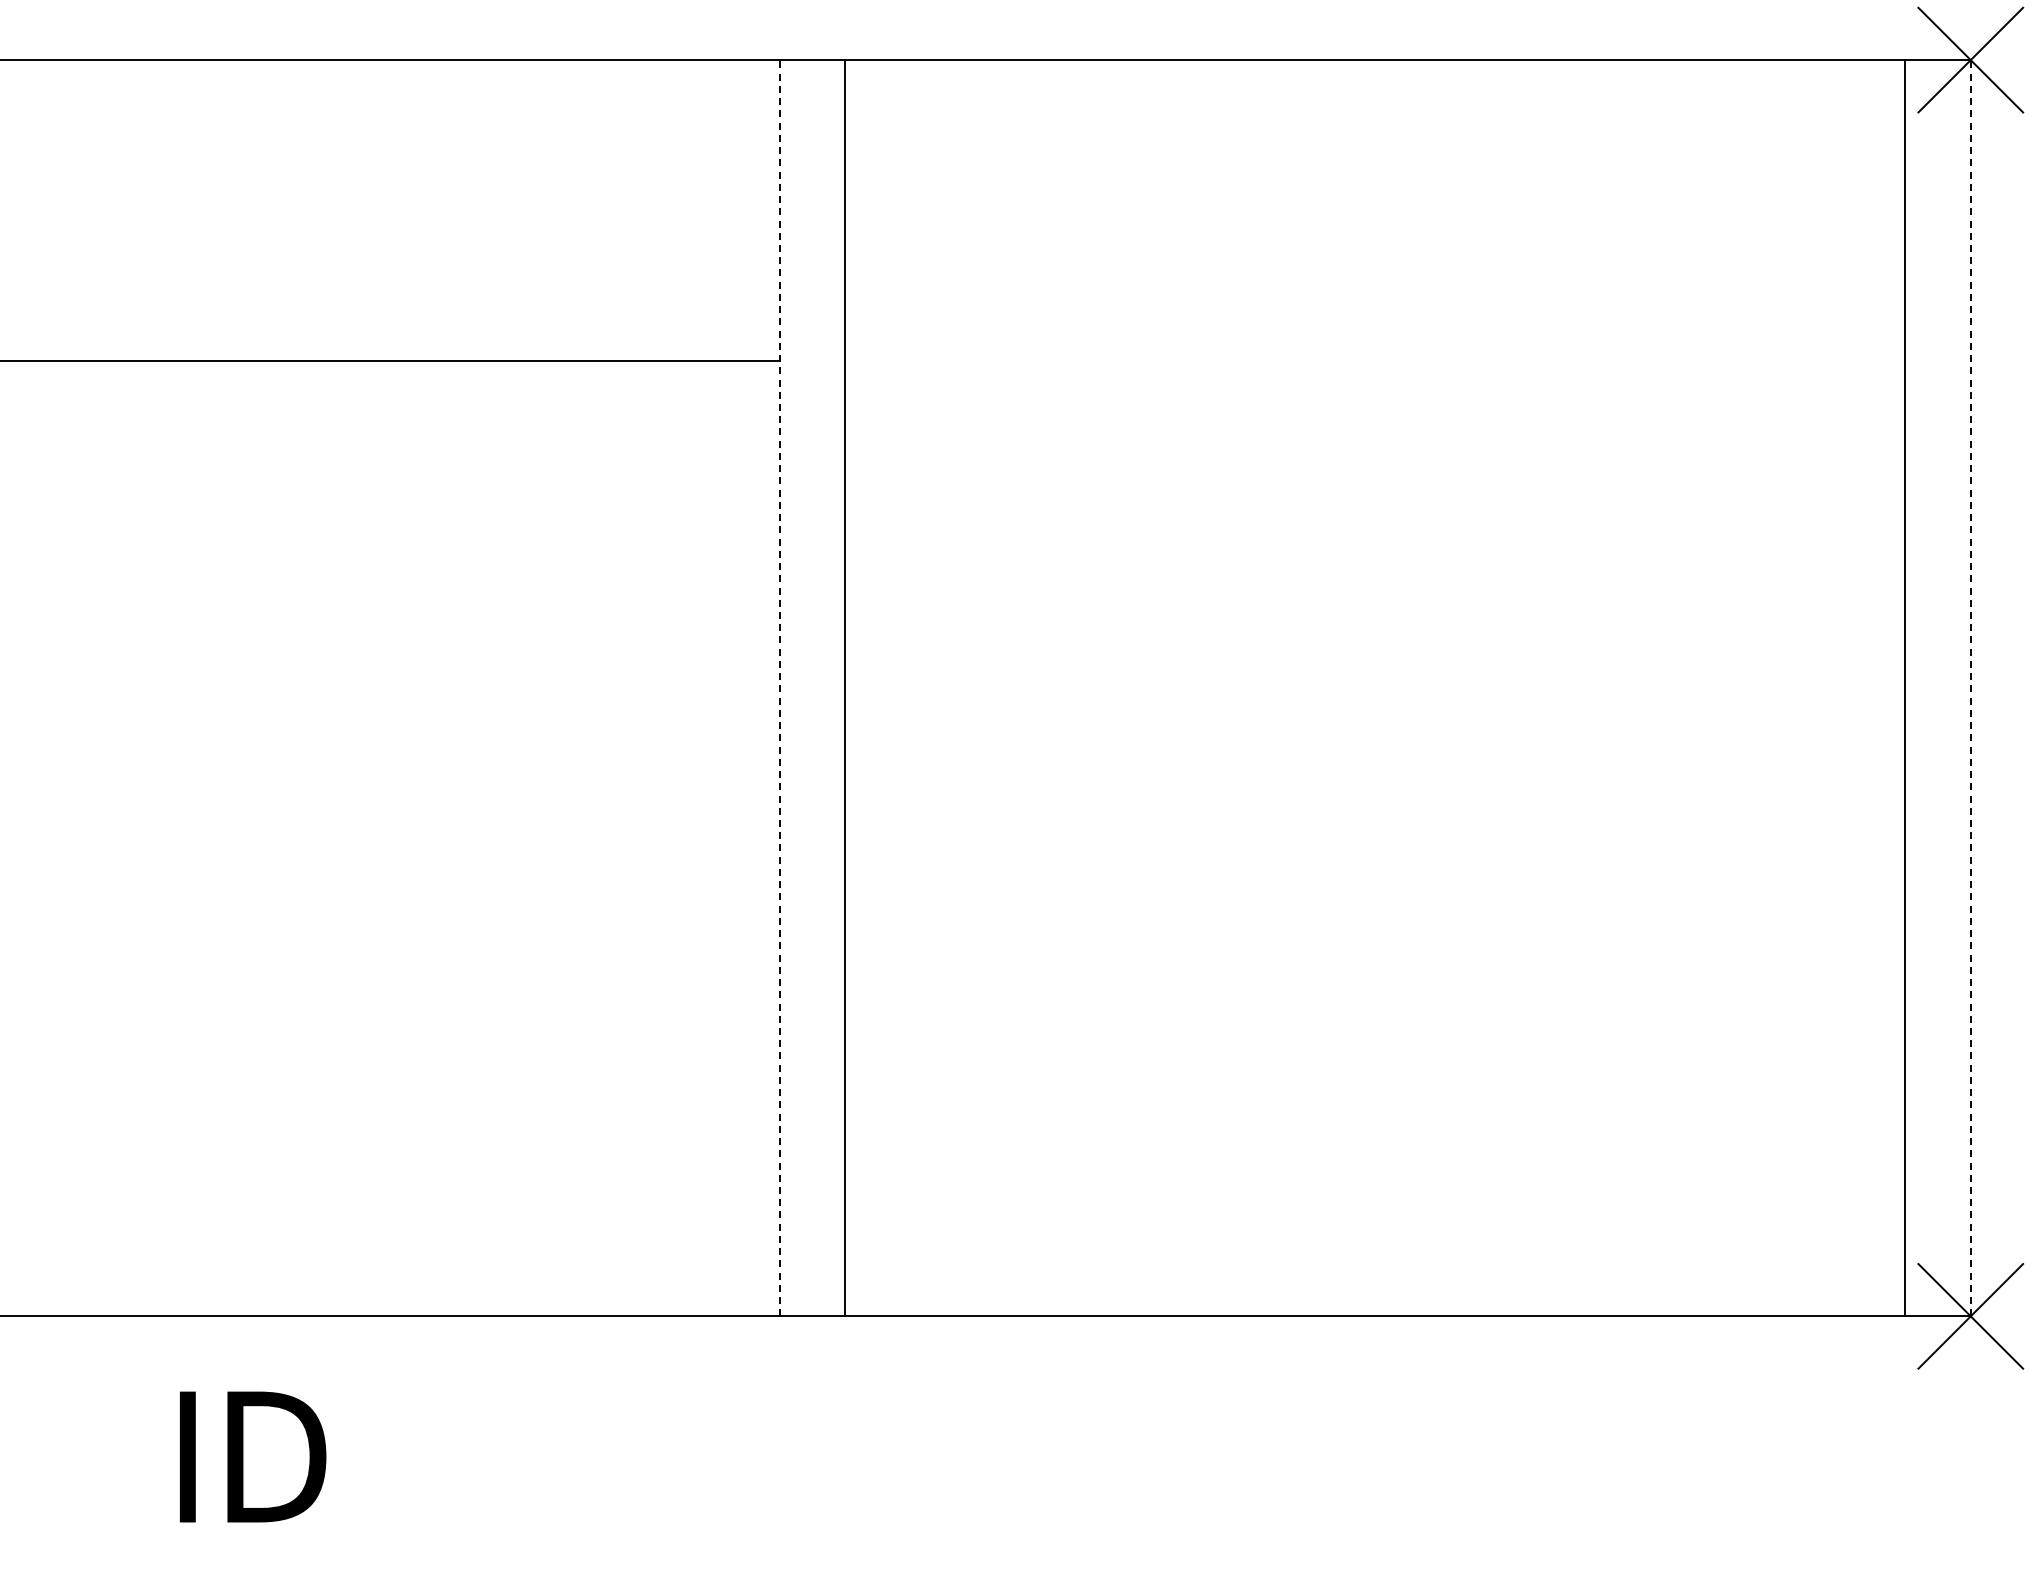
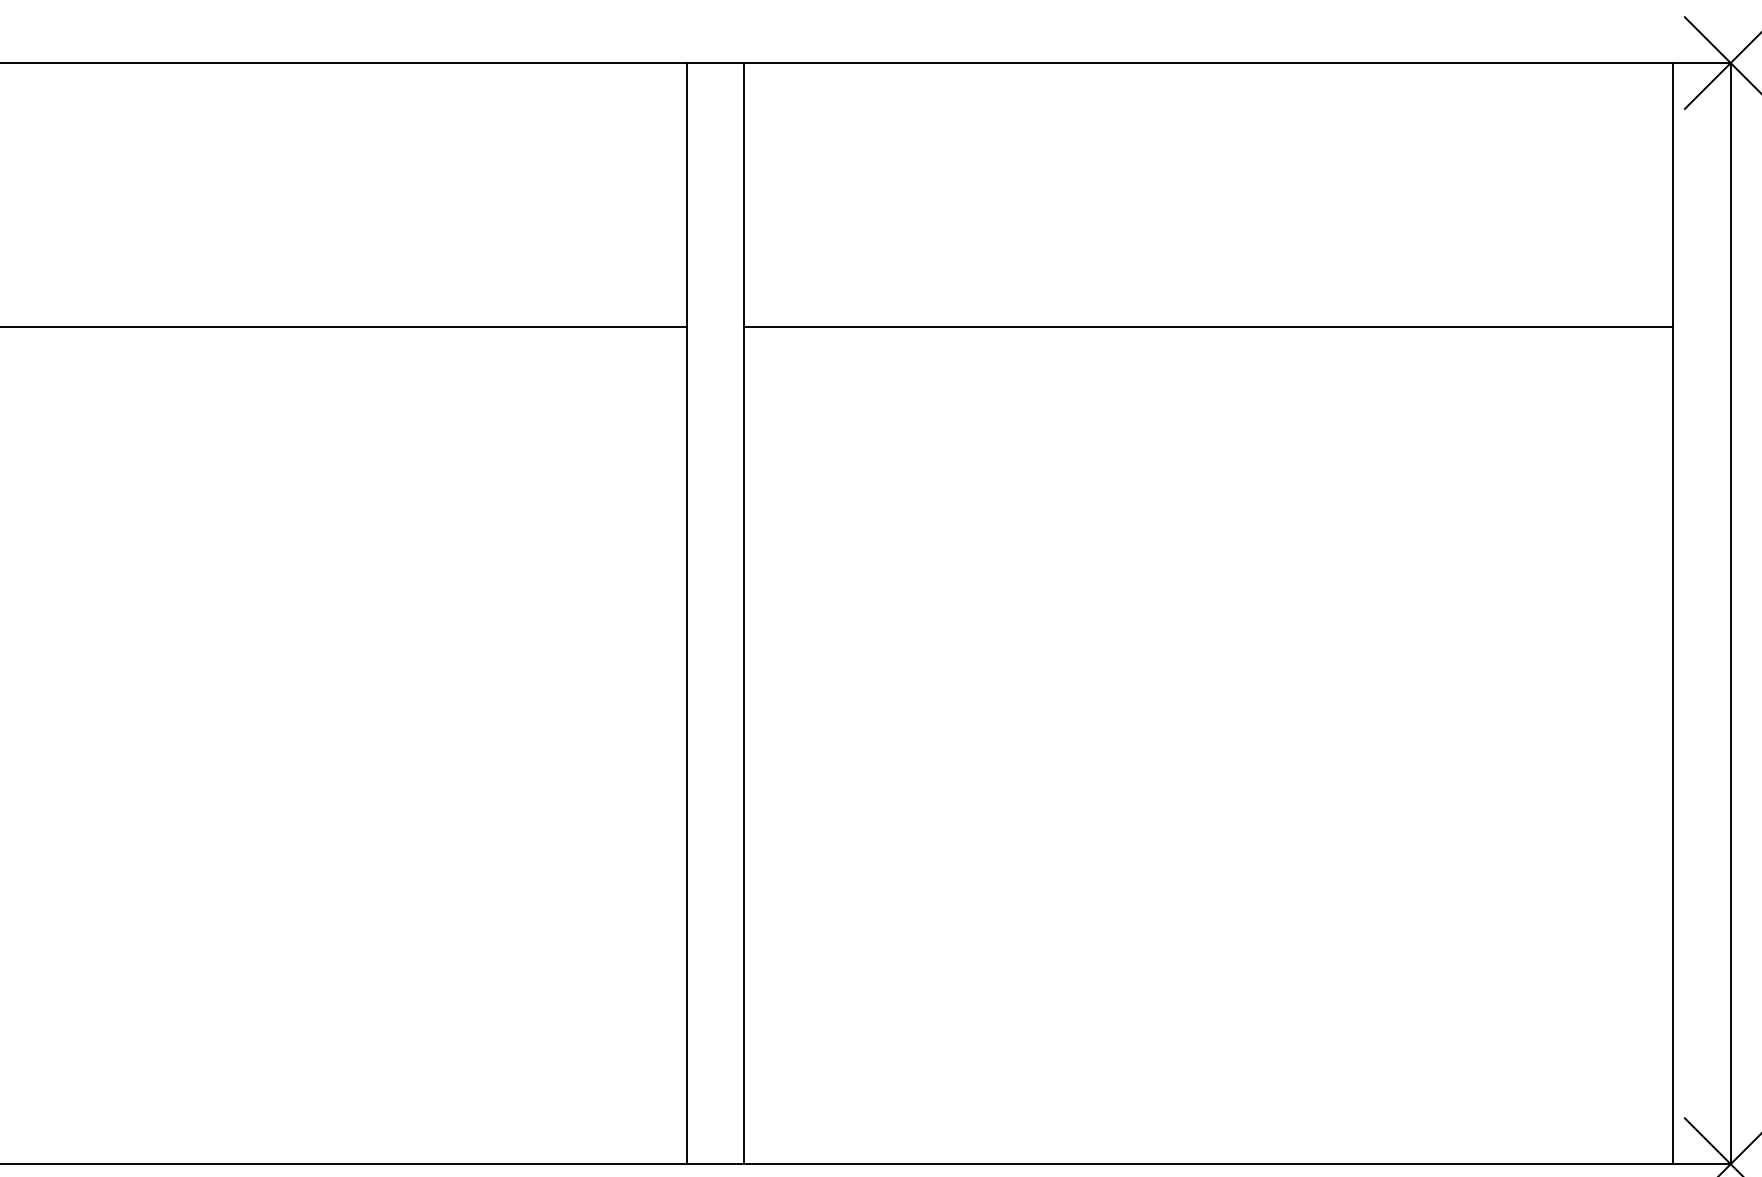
line: (1375, 361) -> (1209, 327), added
line: (779, 687) -> (686, 612), dashed -> solid
line: (1970, 687) -> (1730, 612), dashed -> solid

